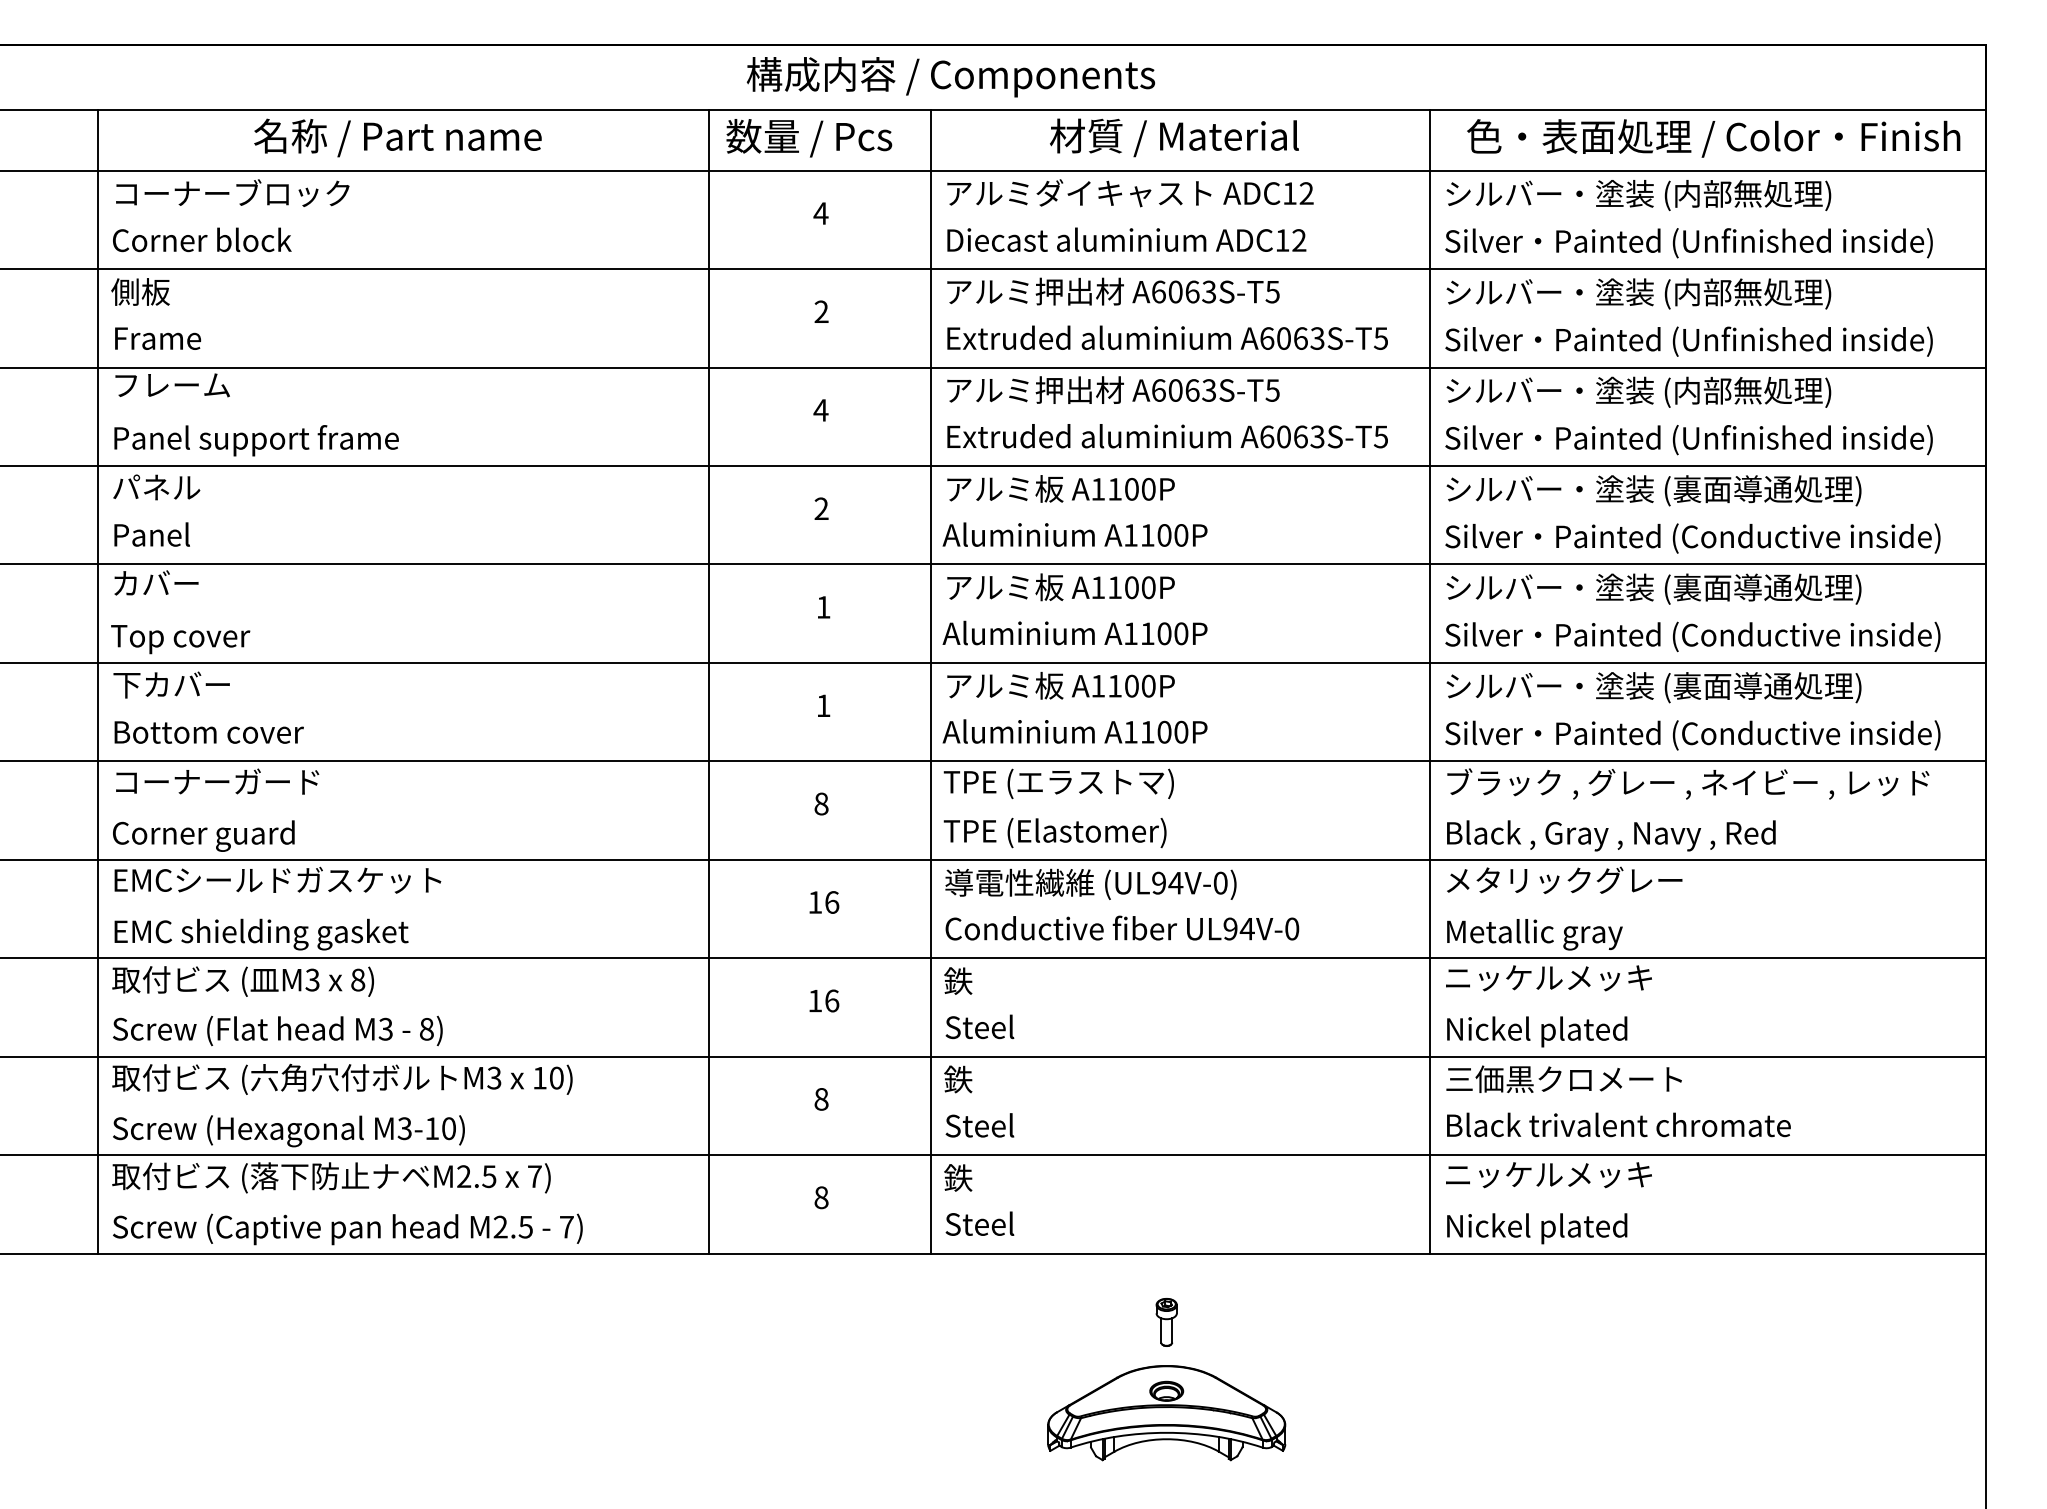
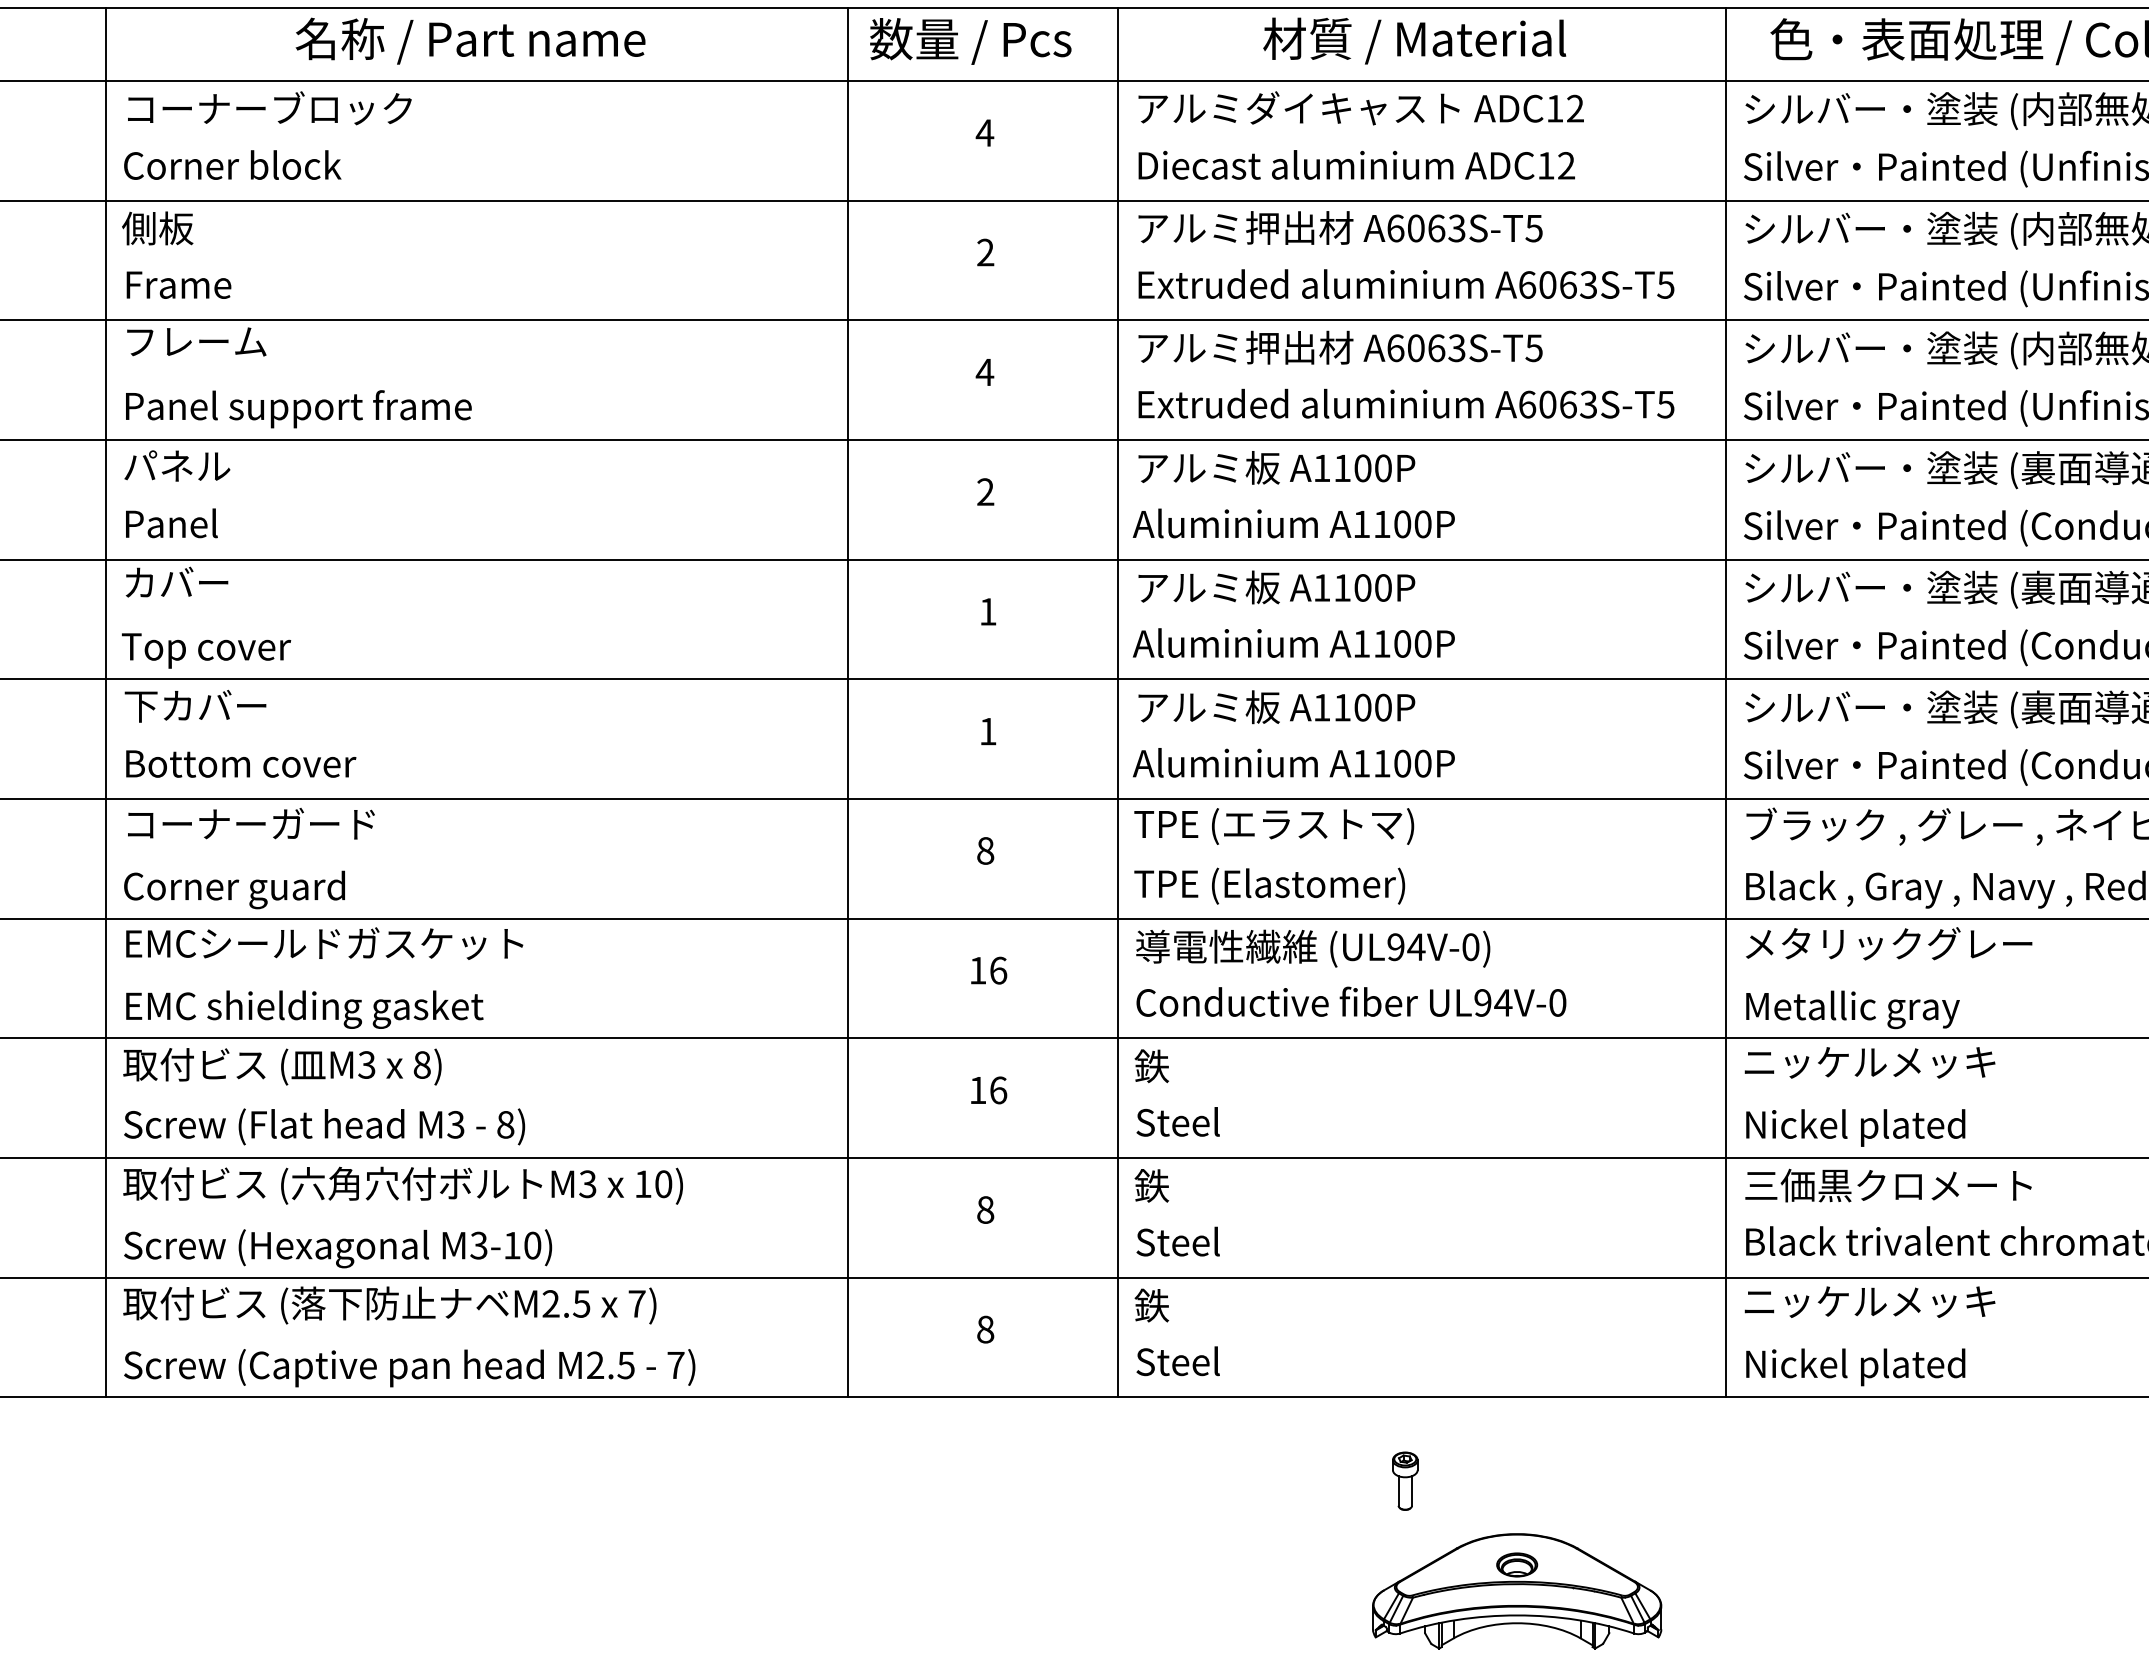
part: (1166, 1413) -> (1516, 1591), moved

